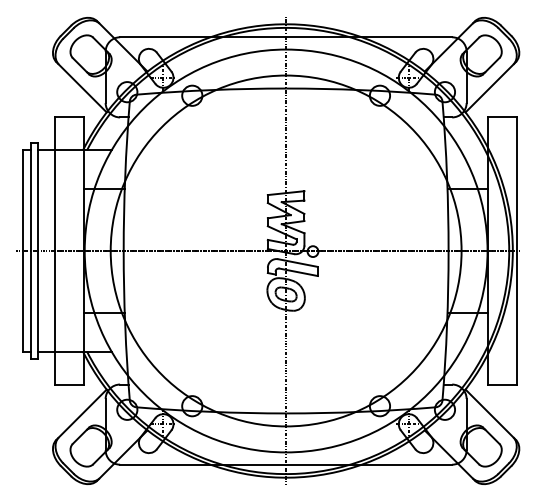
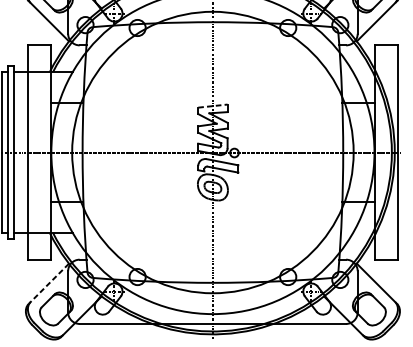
line: (286, 193) -> (213, 106), solid -> dashed
line: (81, 414) -> (48, 283), solid -> dashed

